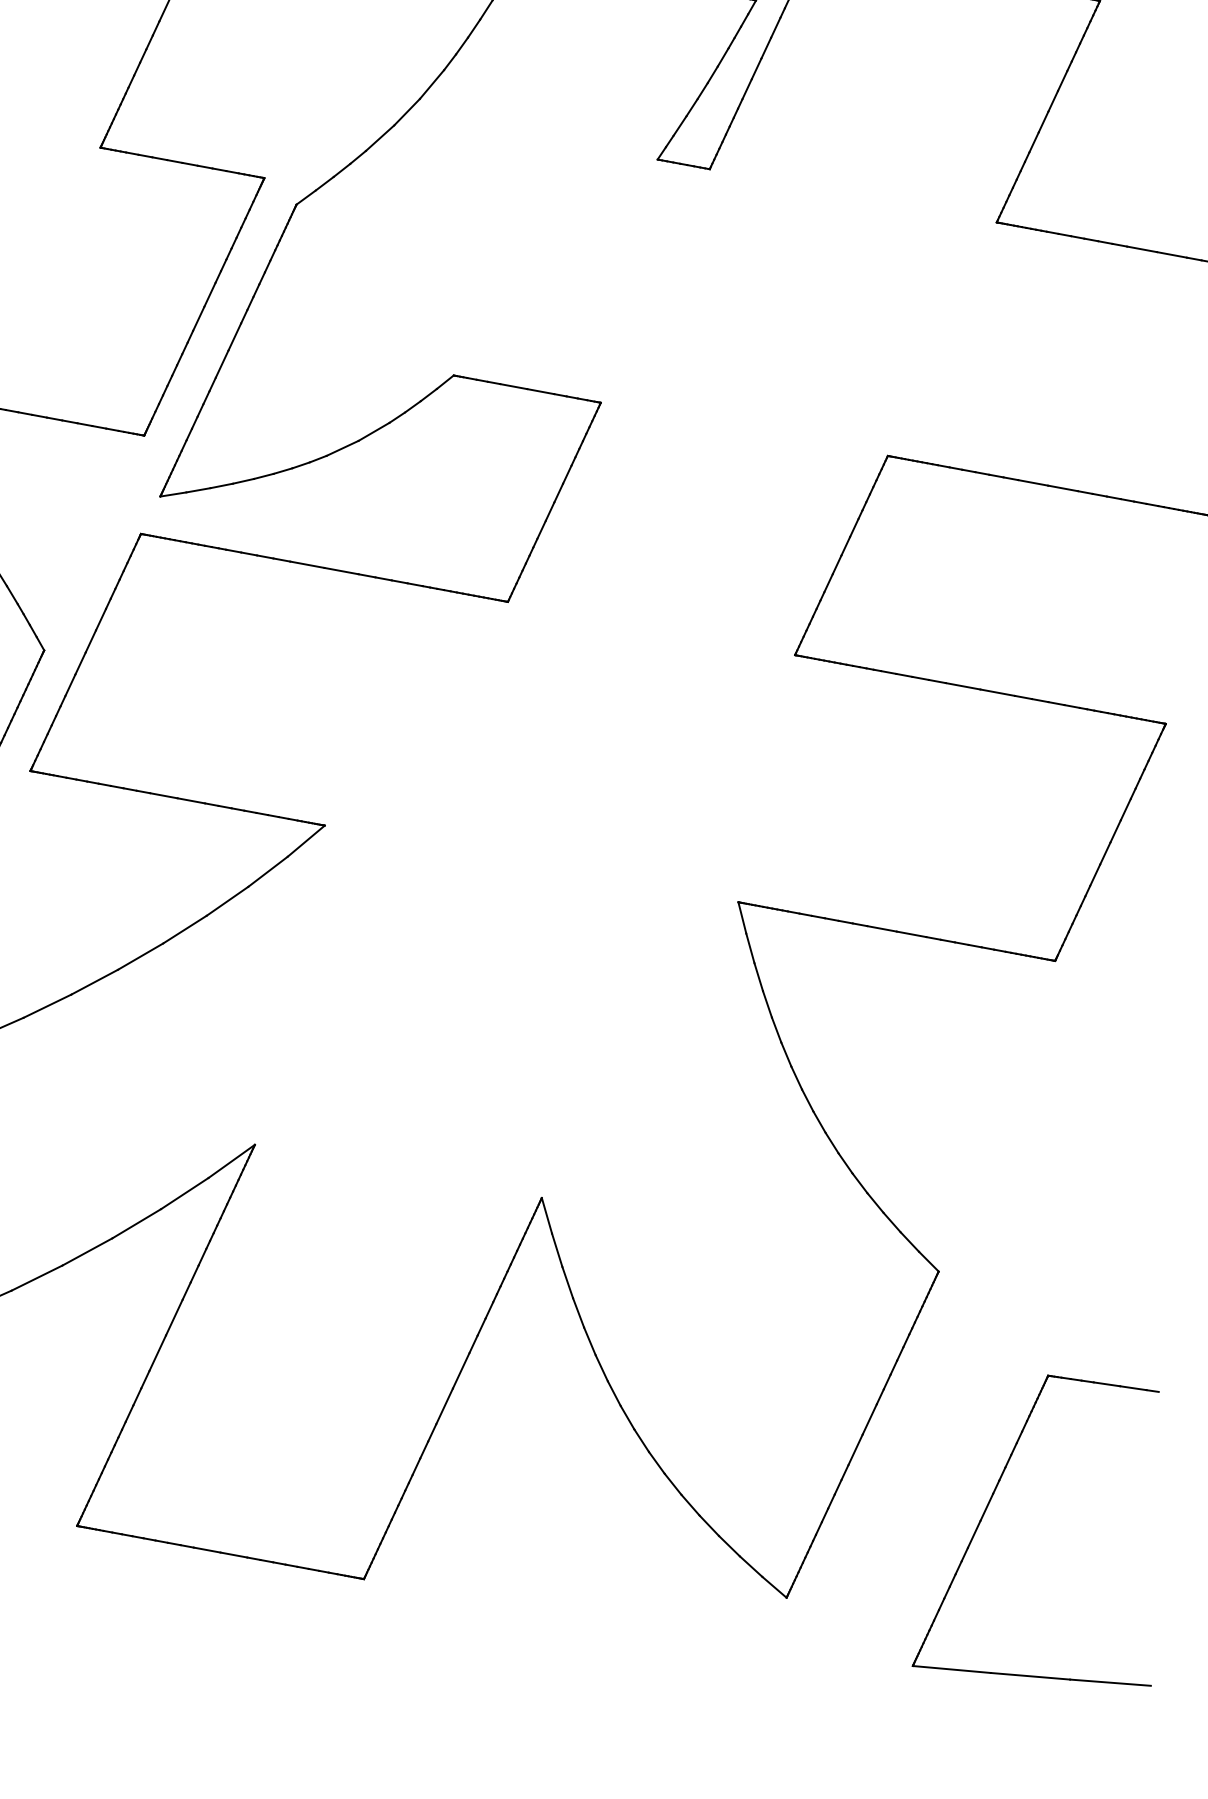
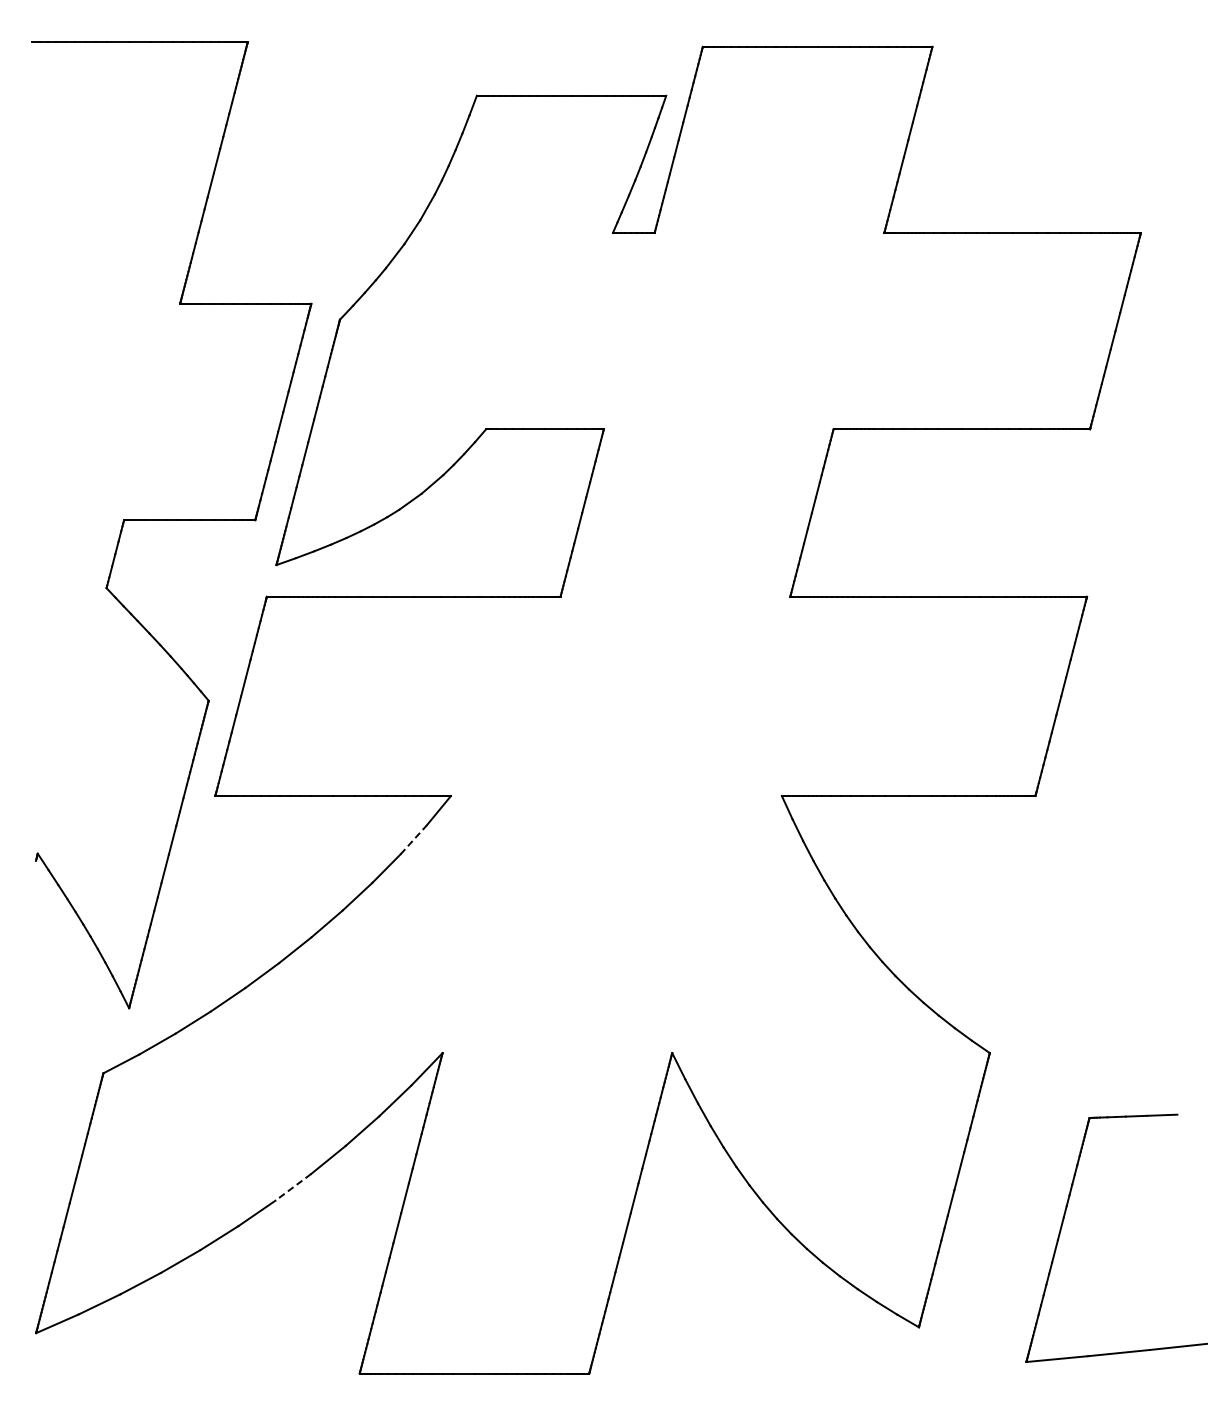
line: (268, 871) -> (413, 839), solid -> dashed
line: (36, 1277) -> (292, 1187), solid -> dashed

